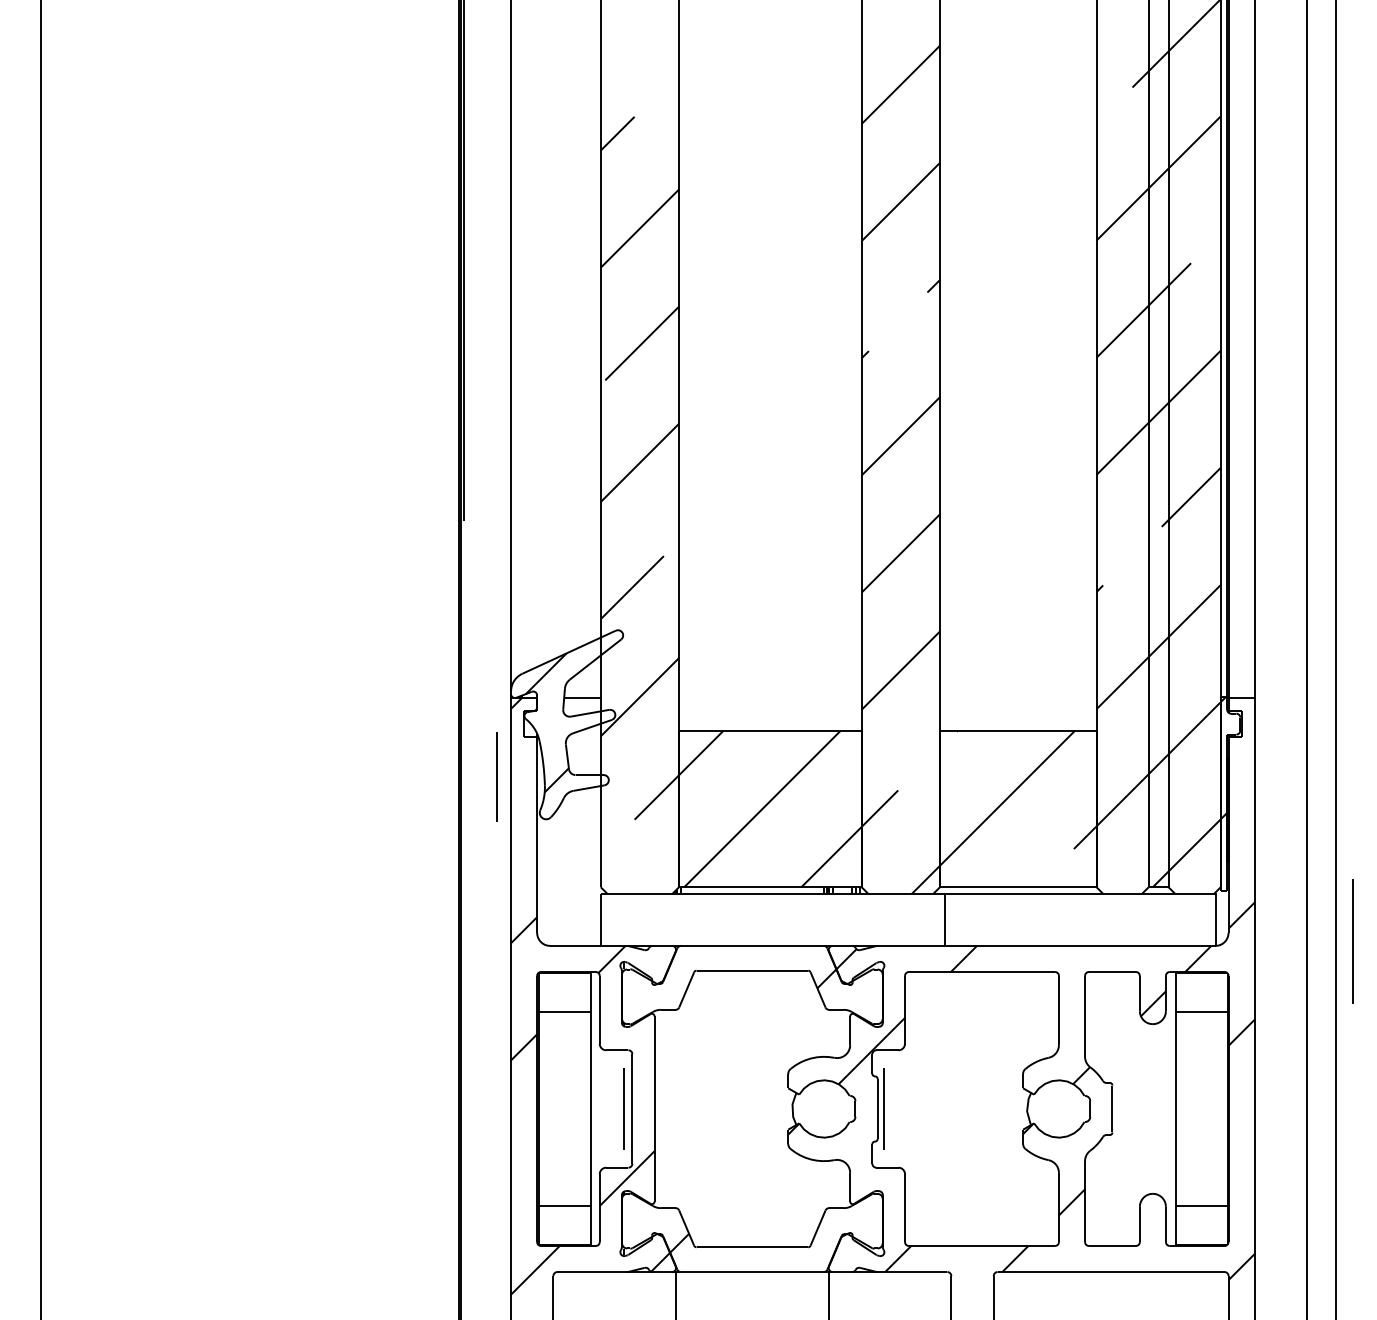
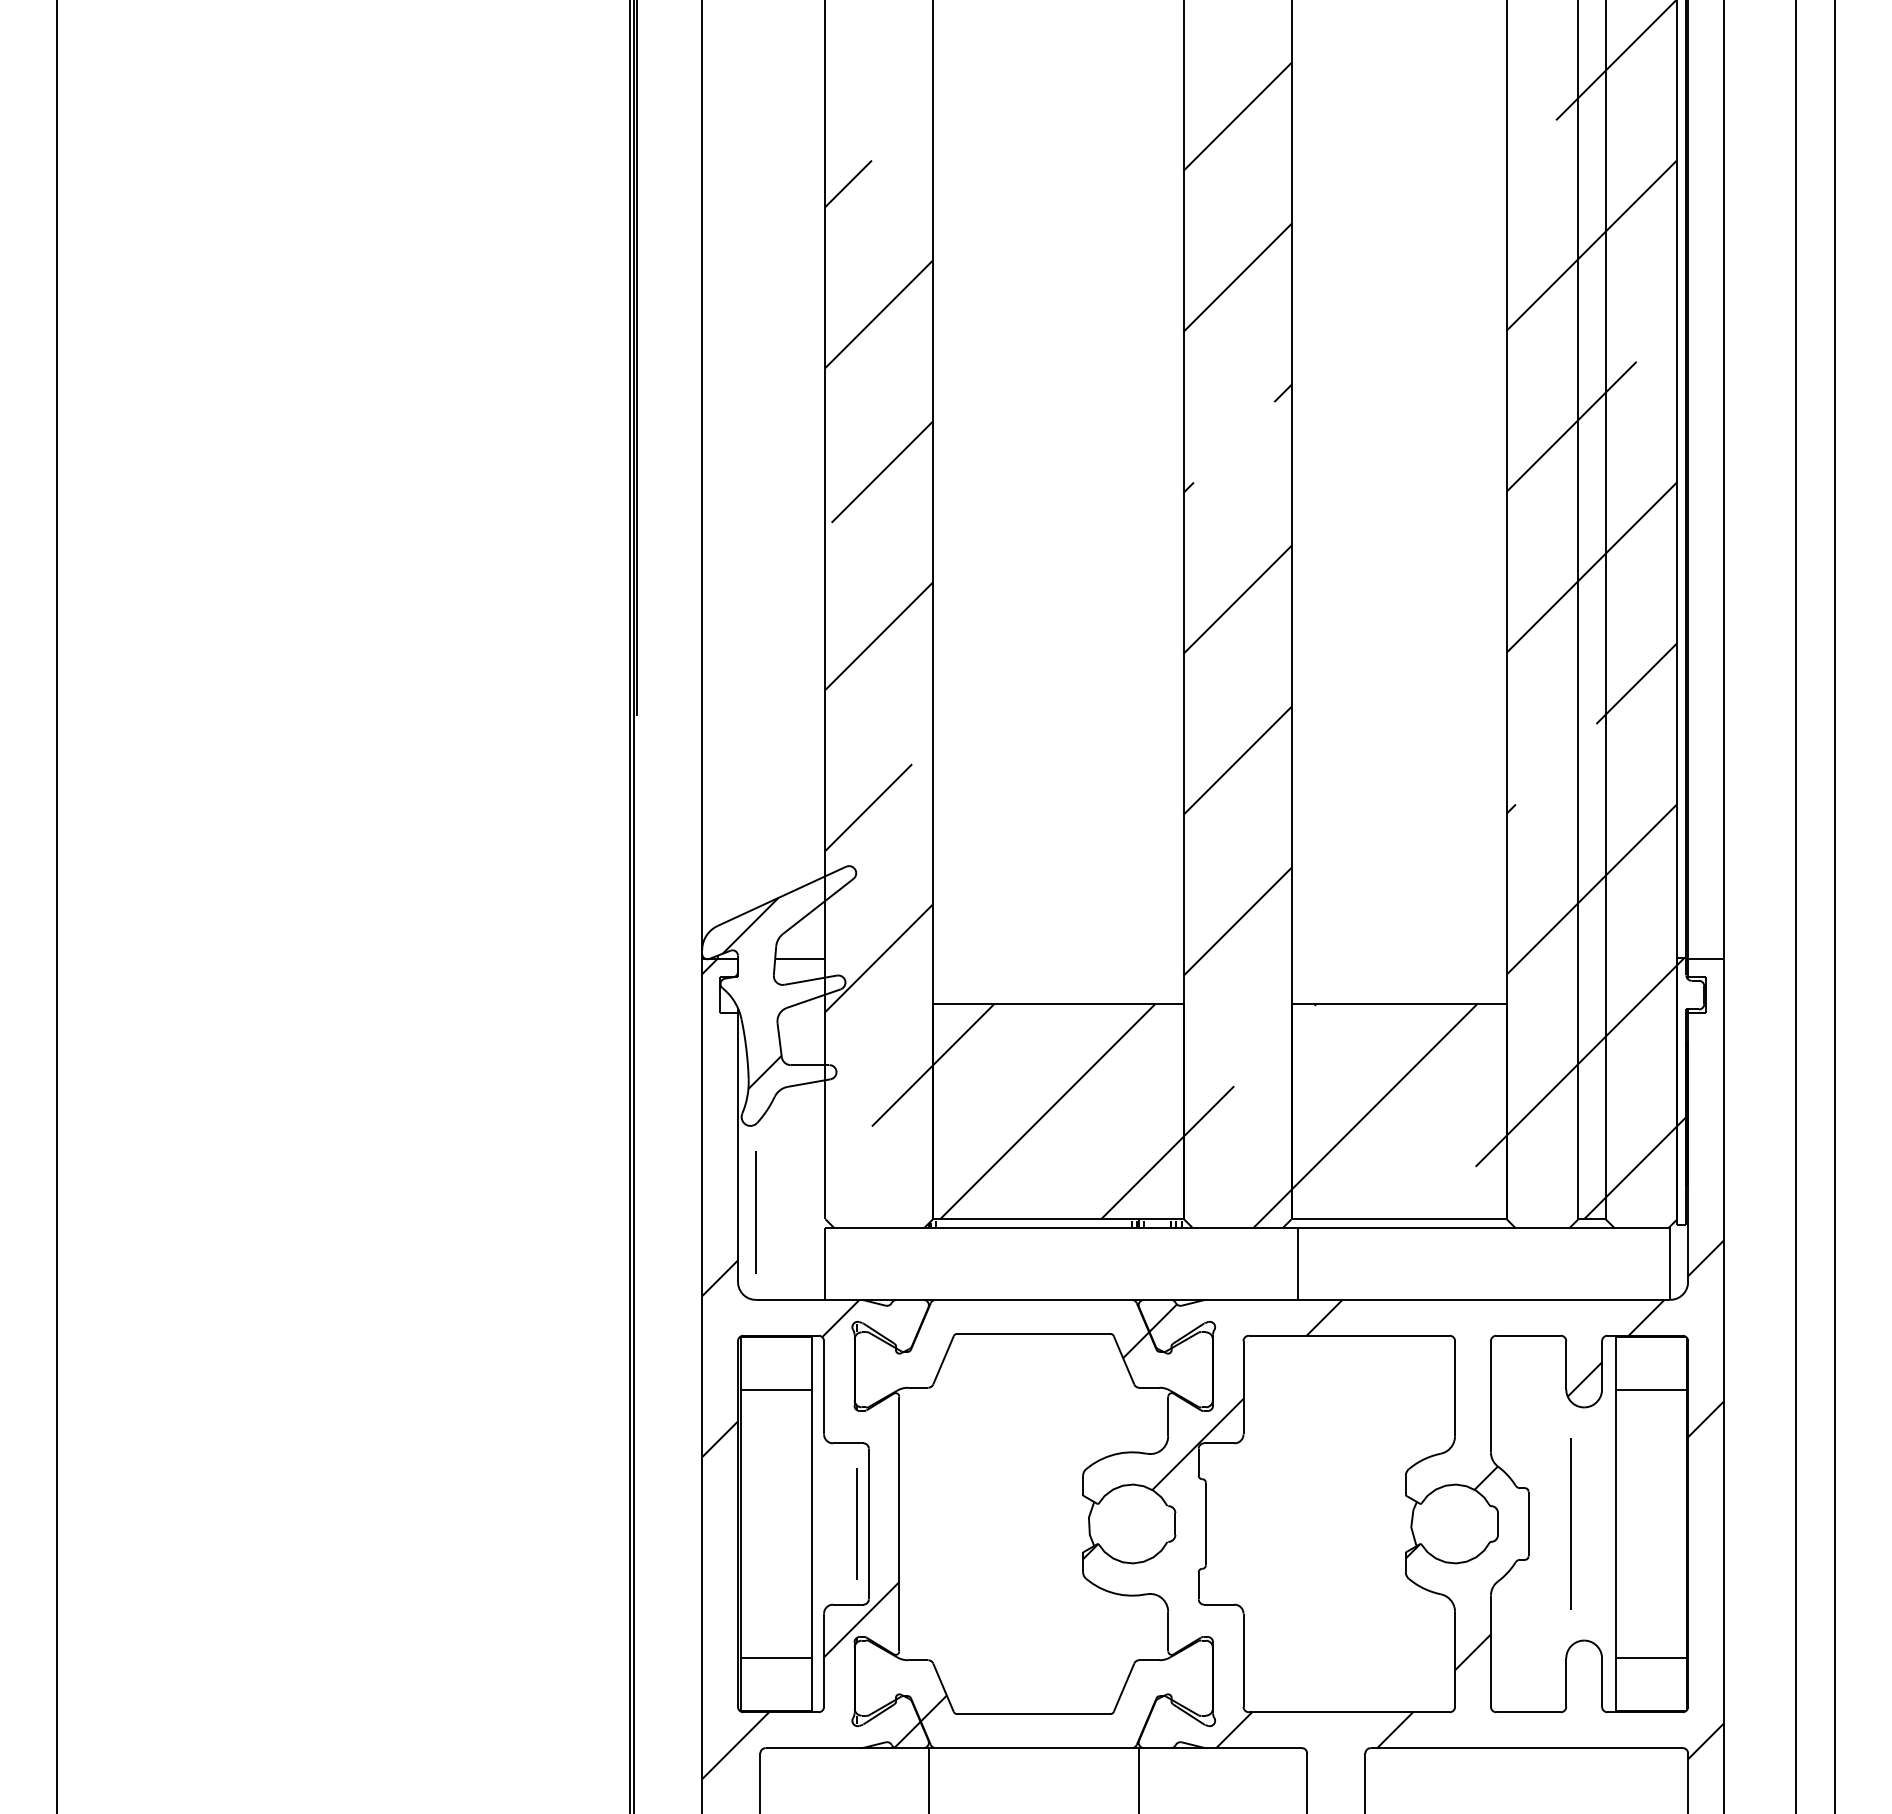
line: (496, 777) -> (755, 1212), moved
line: (1352, 941) -> (1570, 1523), moved
line: (883, 1108) -> (1214, 1523), removed

